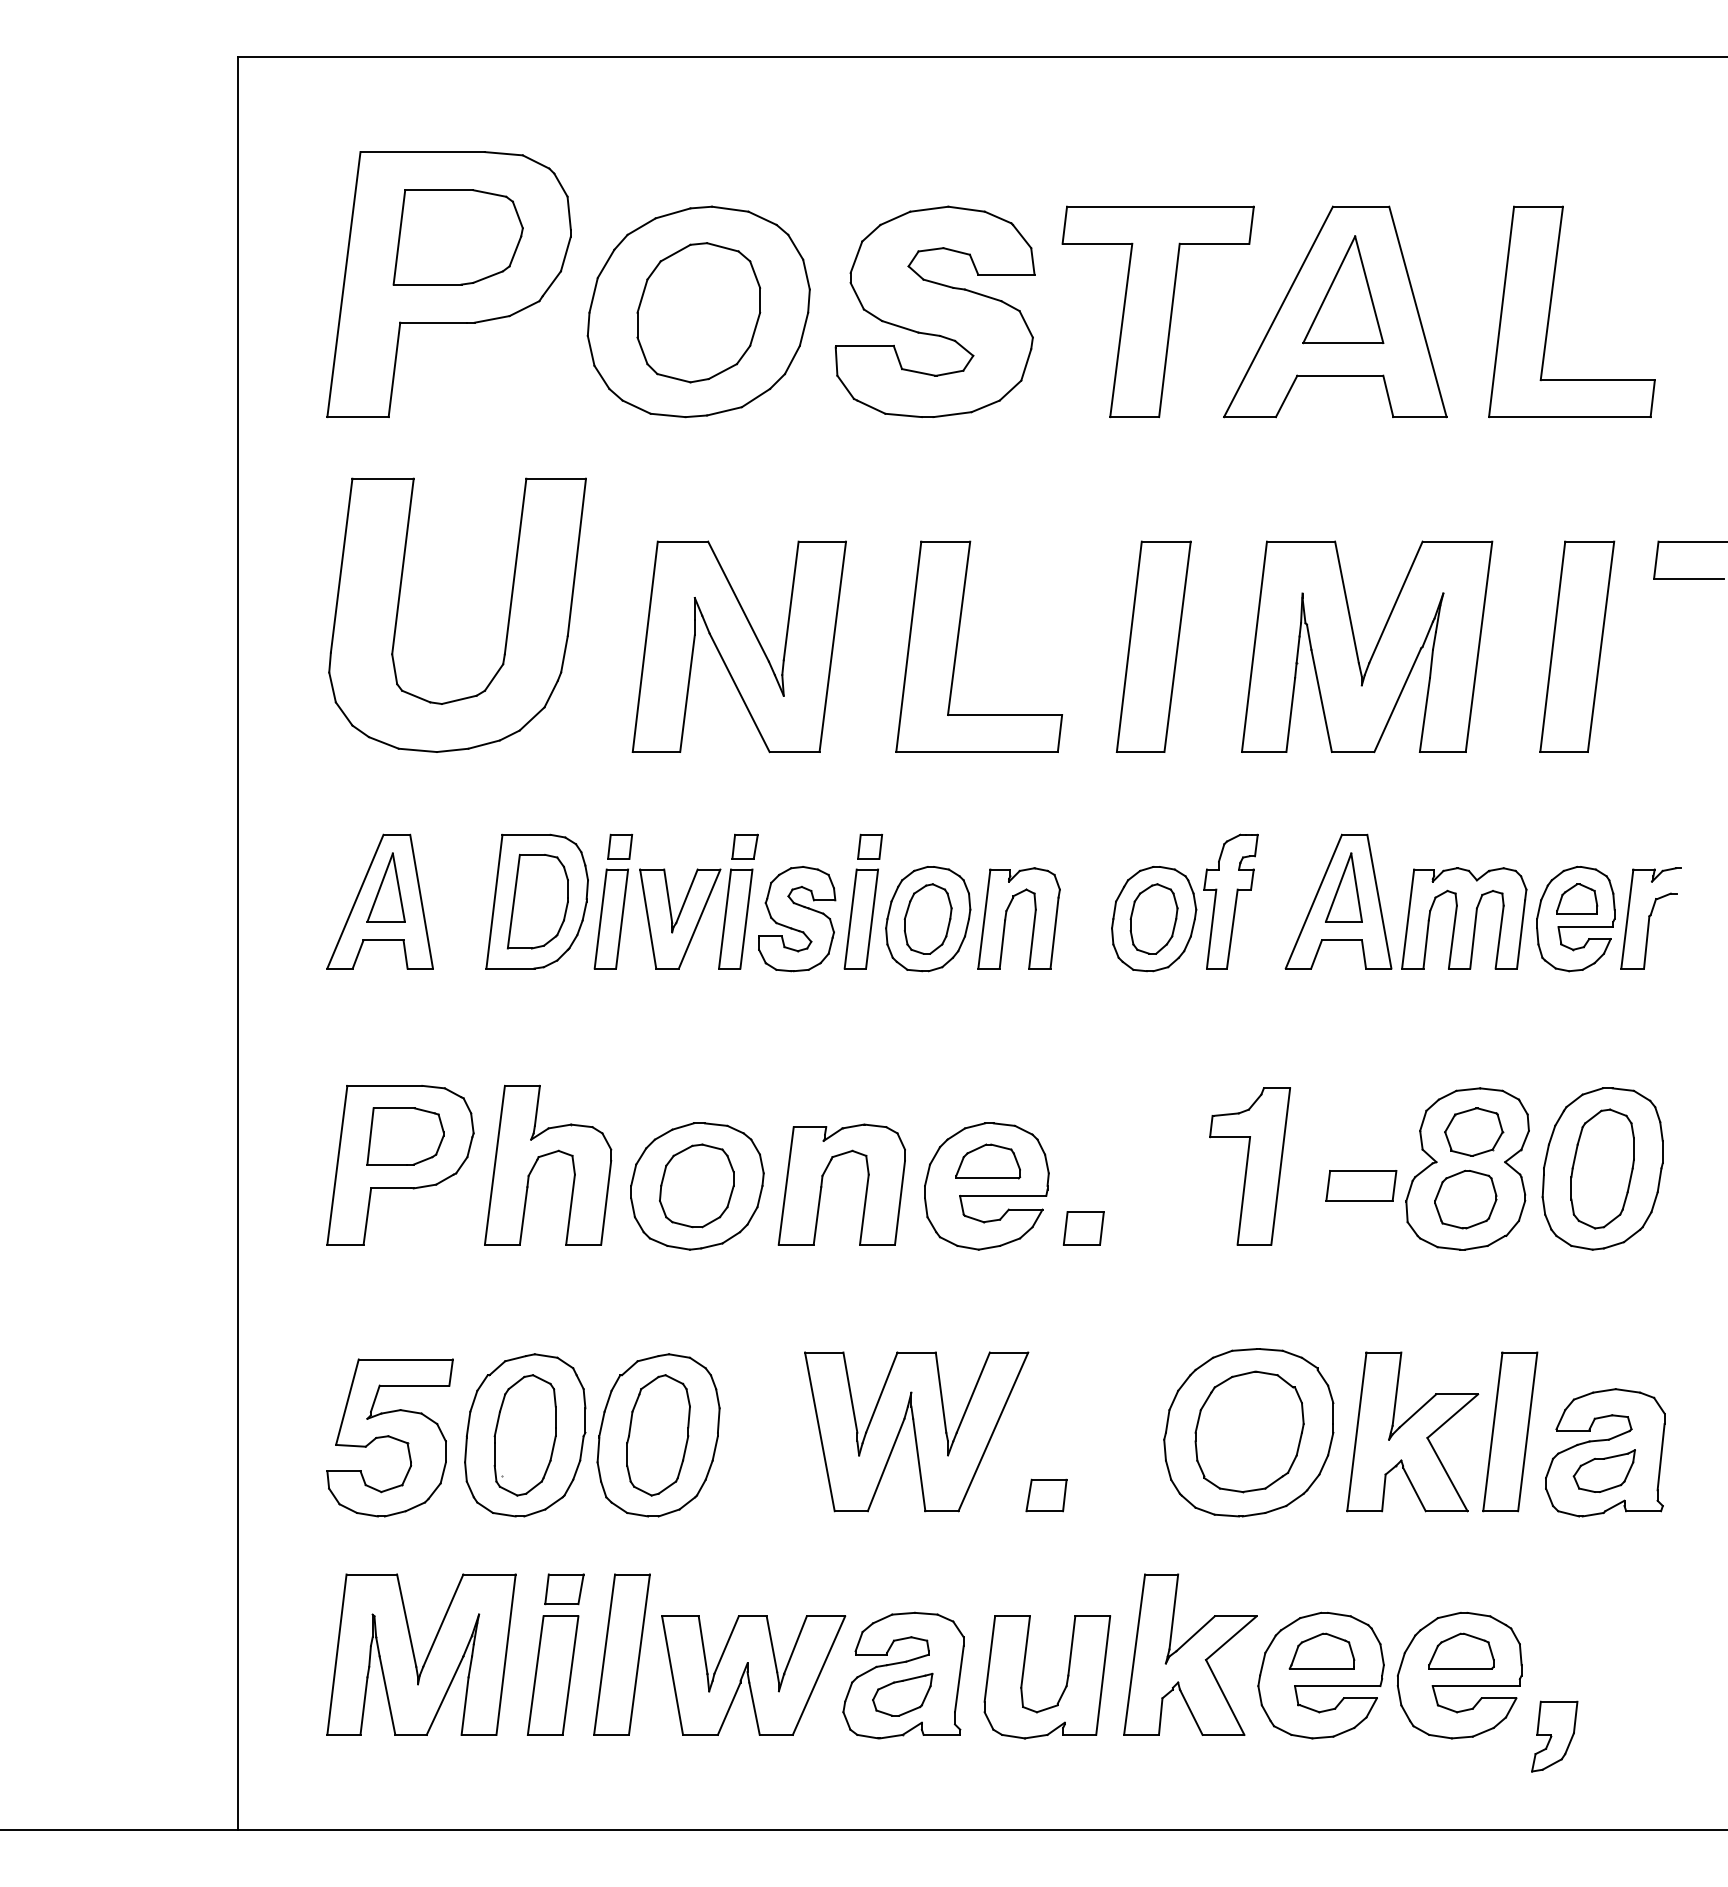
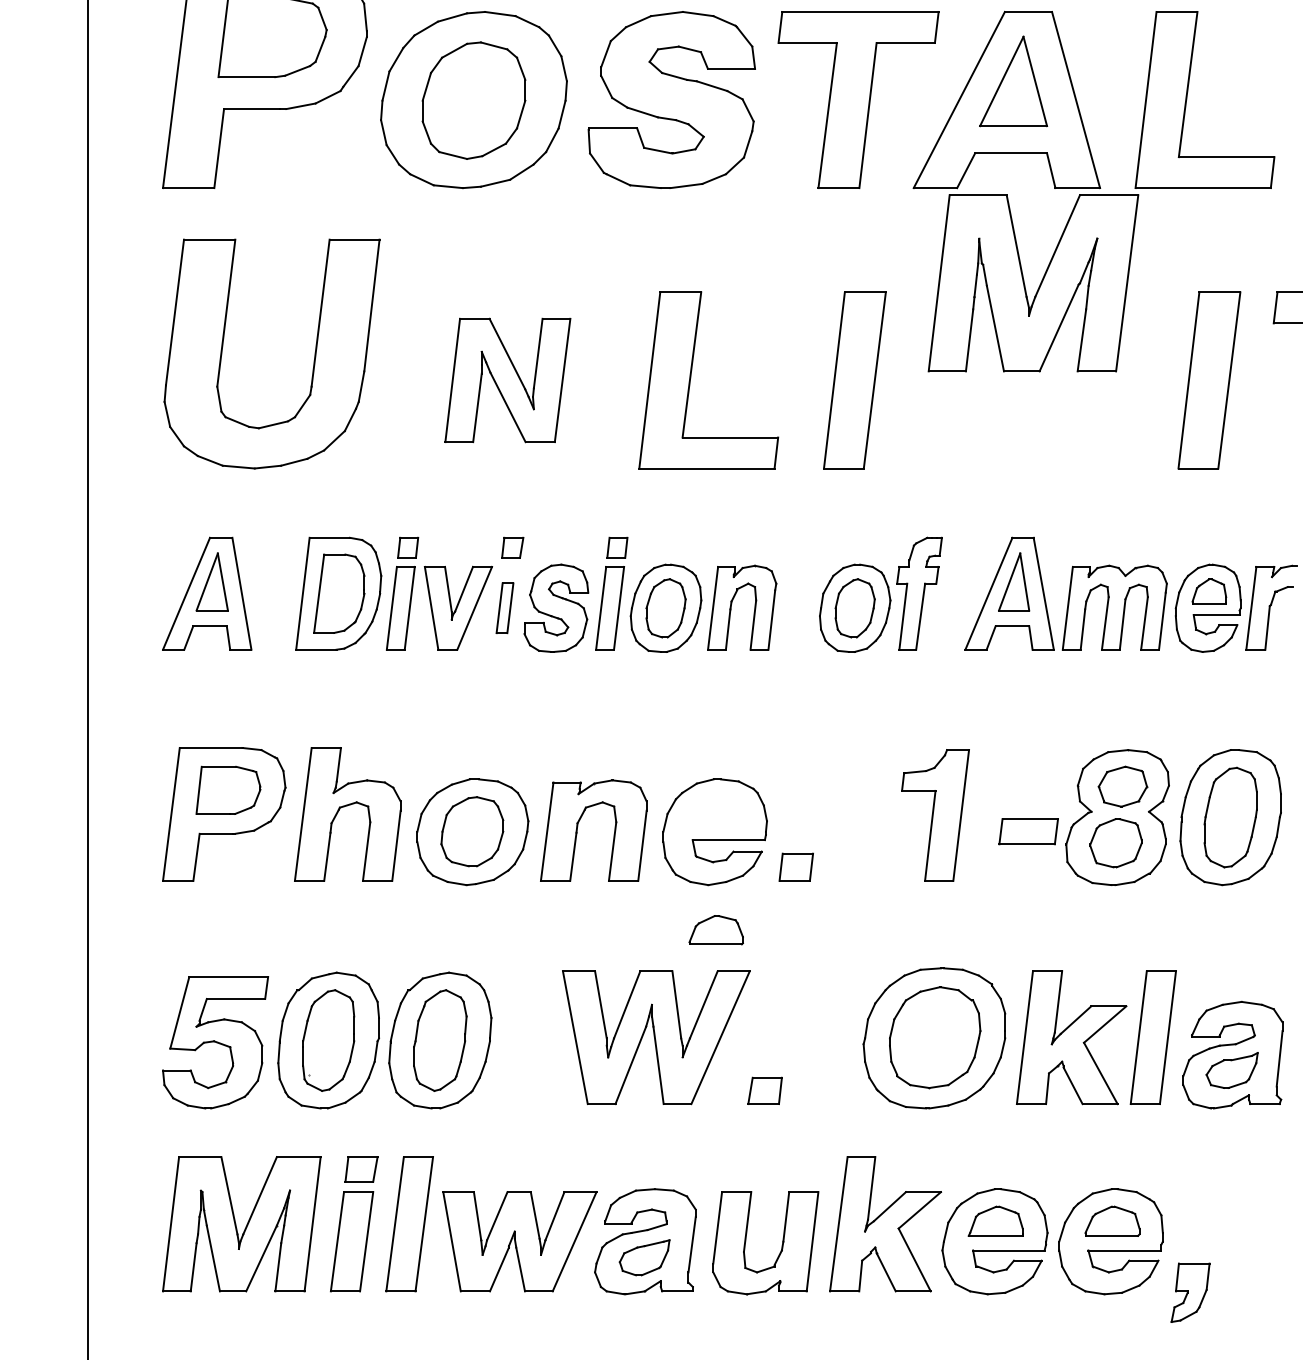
part: (738, 646) -> (507, 380), size x0.7
part: (1373, 650) -> (1038, 286), moved
part: (735, 918) -> (504, 607), size x0.6
part: (988, 1161) -> (716, 930), moved

